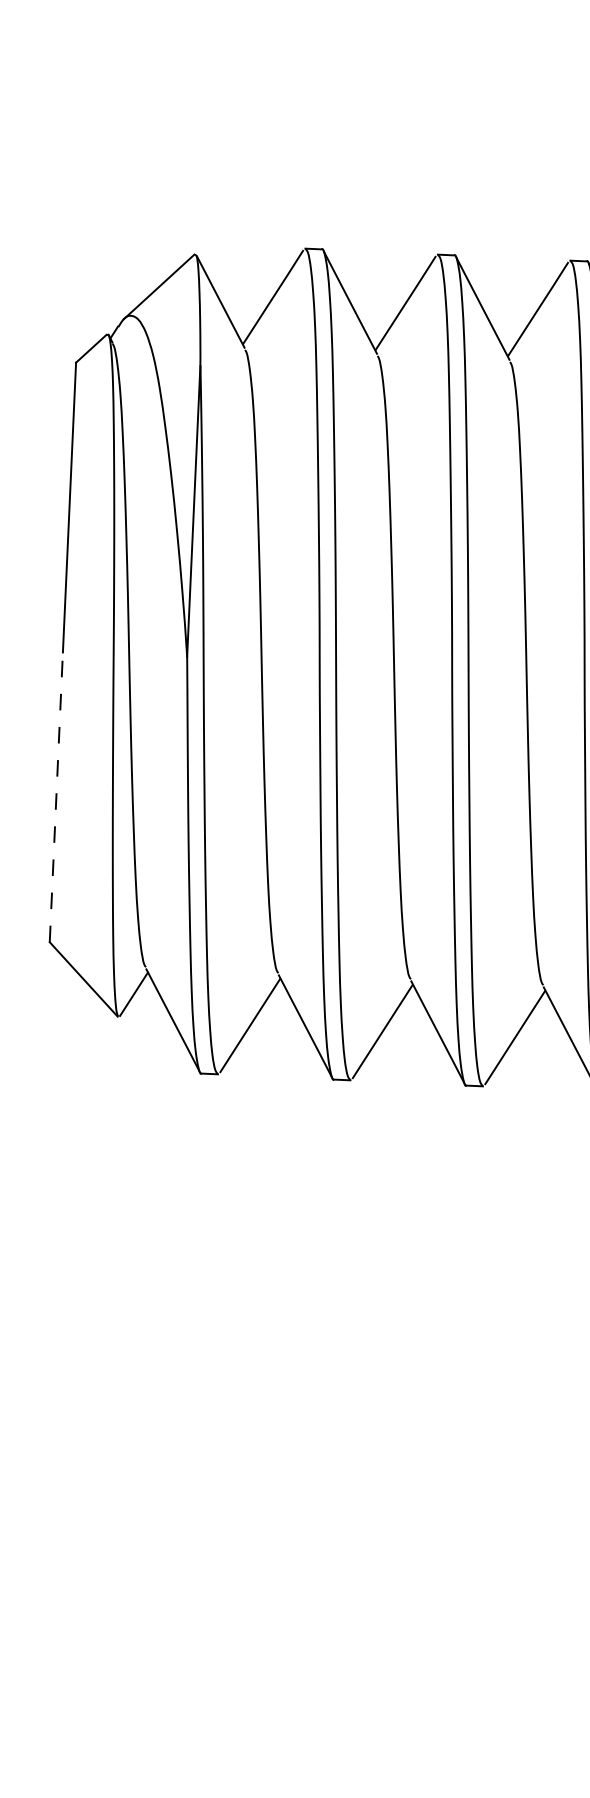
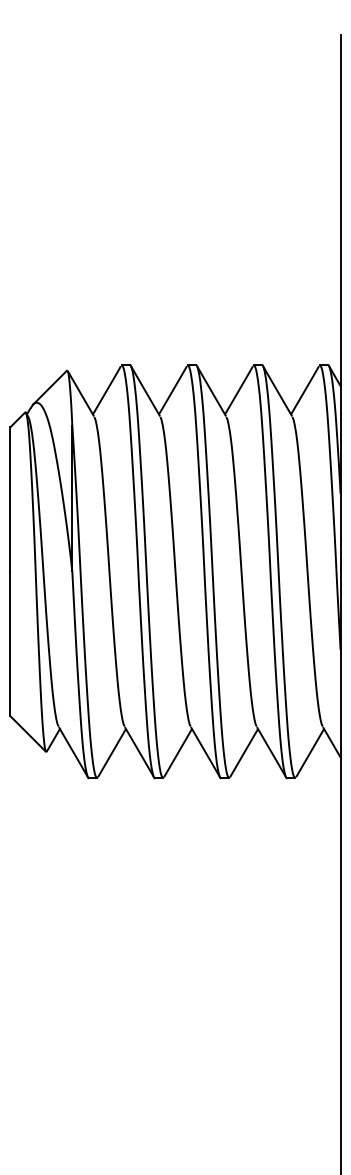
line: (56, 796) -> (10, 643), dashed -> solid

